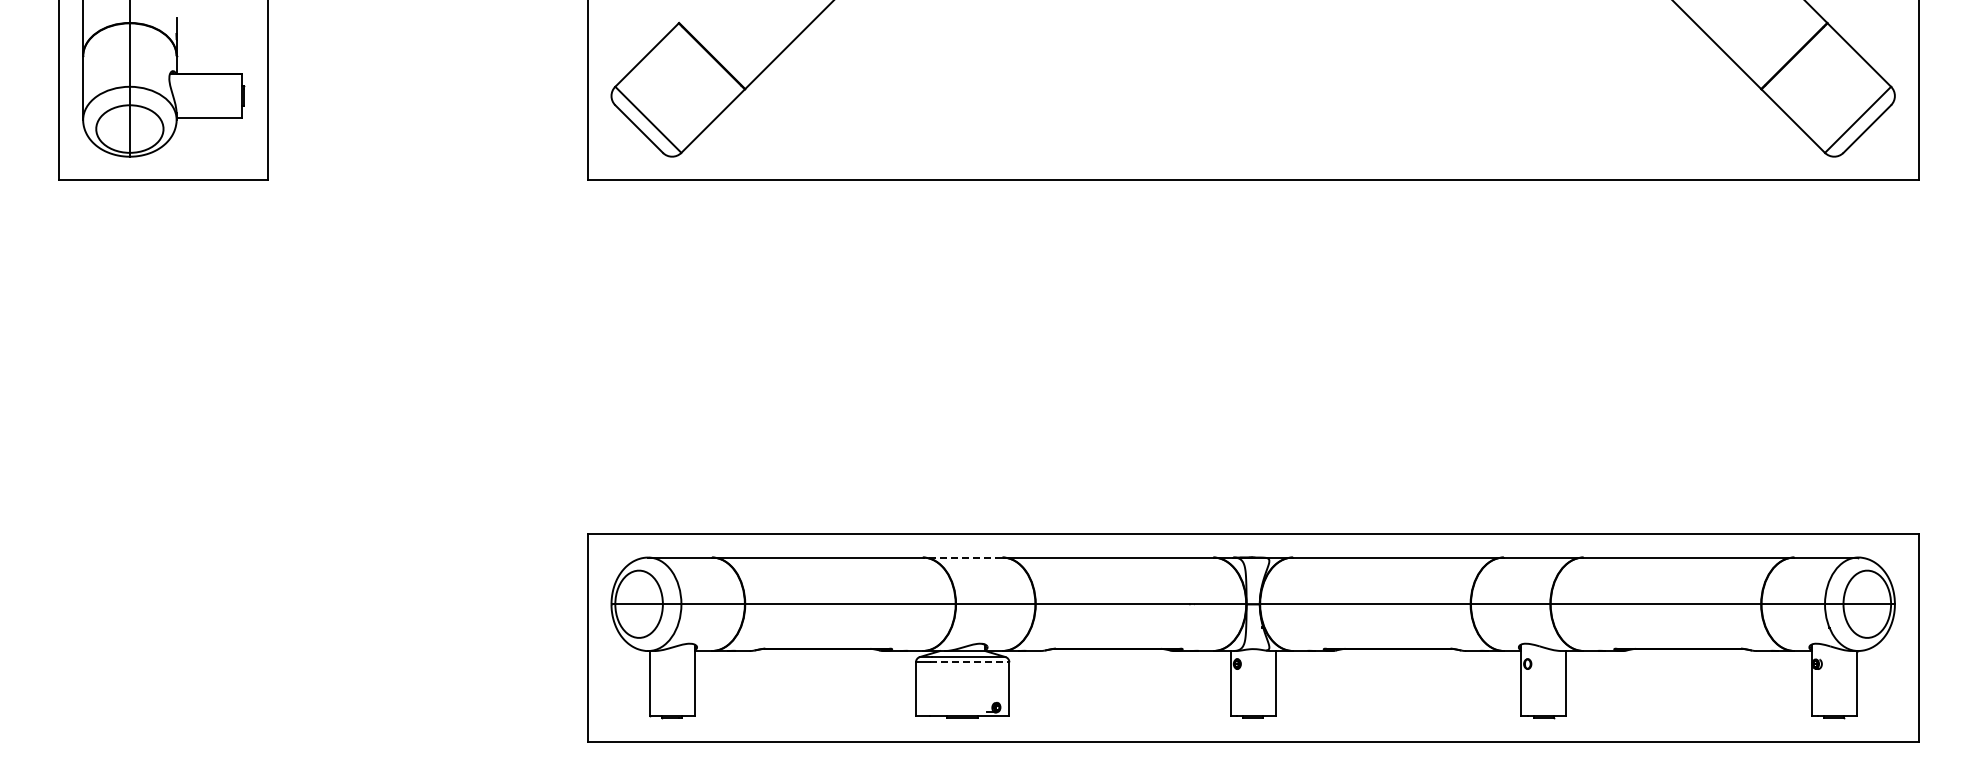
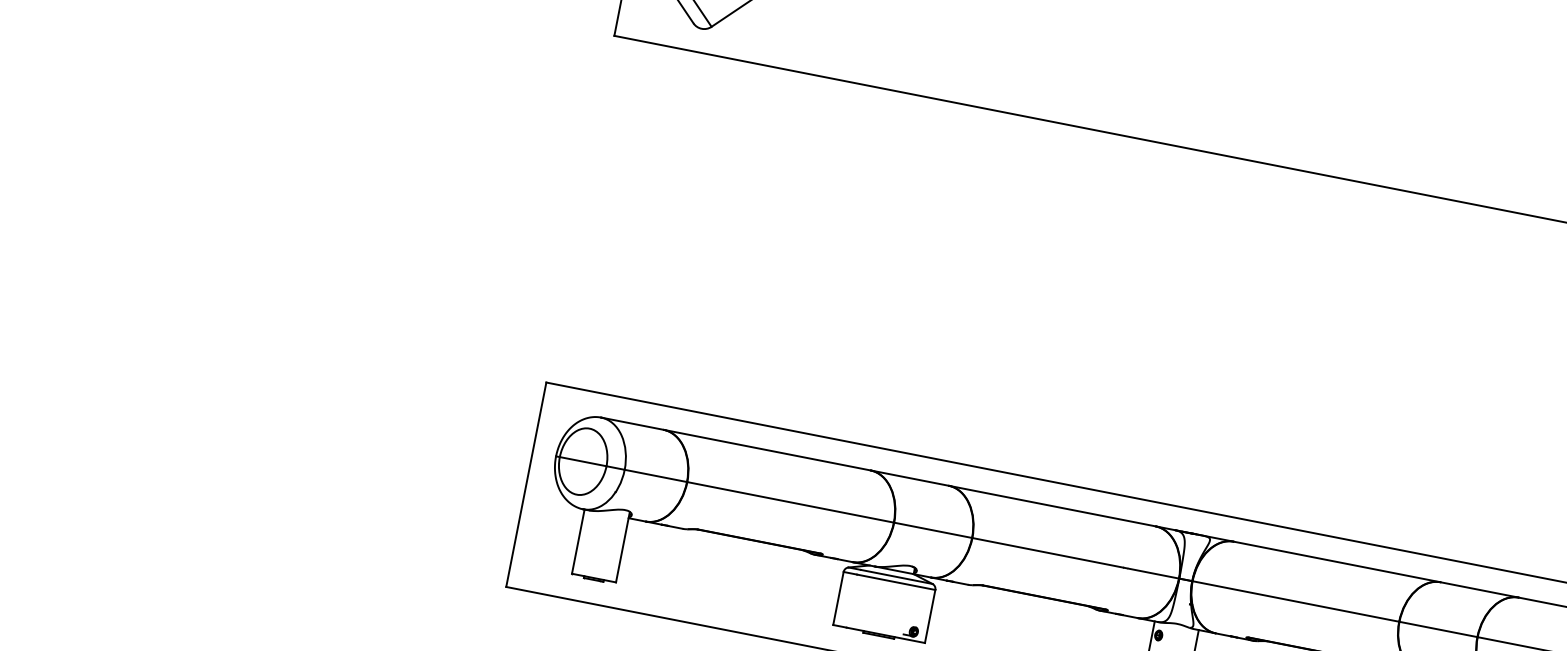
line: (962, 557) -> (909, 478), dashed -> solid
line: (969, 662) -> (896, 582), dashed -> solid

